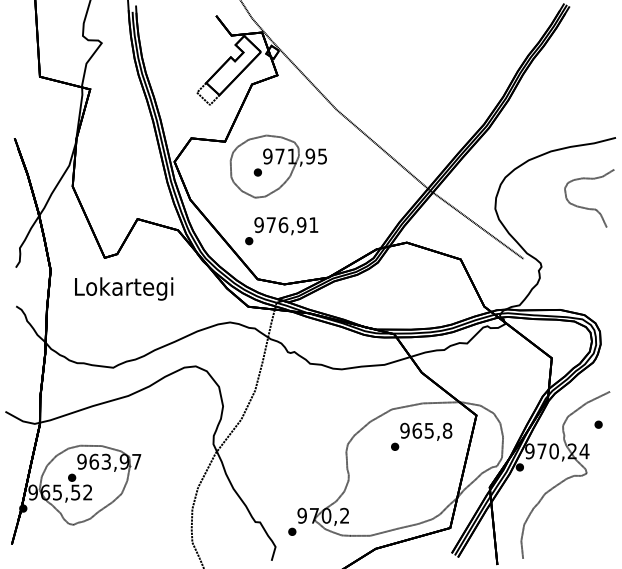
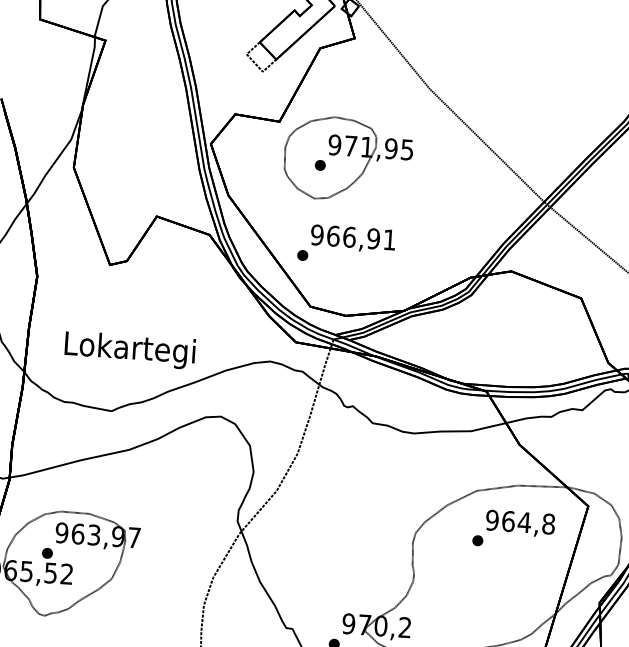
text: (271, 225) -> (333, 236), 976,91 -> 966,91
text: (124, 288) -> (130, 349), moved
text: (429, 430) -> (524, 522), 965,8 -> 964,8

